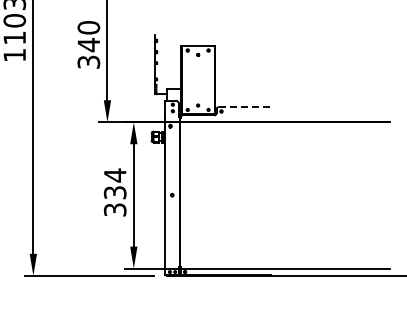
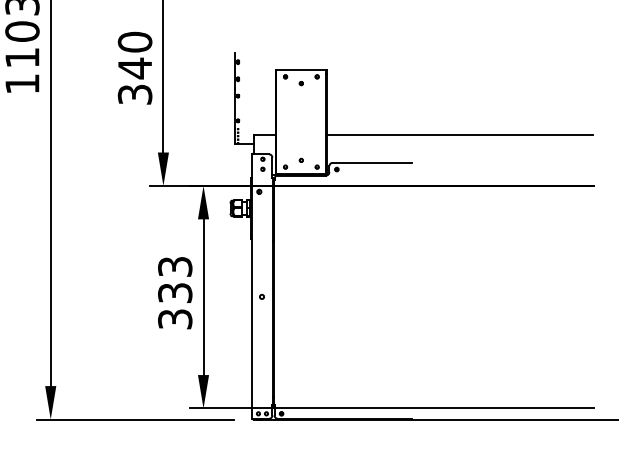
line: (302, 88) -> (460, 134), added
line: (244, 107) -> (371, 163), dashed -> solid
text: (114, 175) -> (174, 266), 334 -> 333

